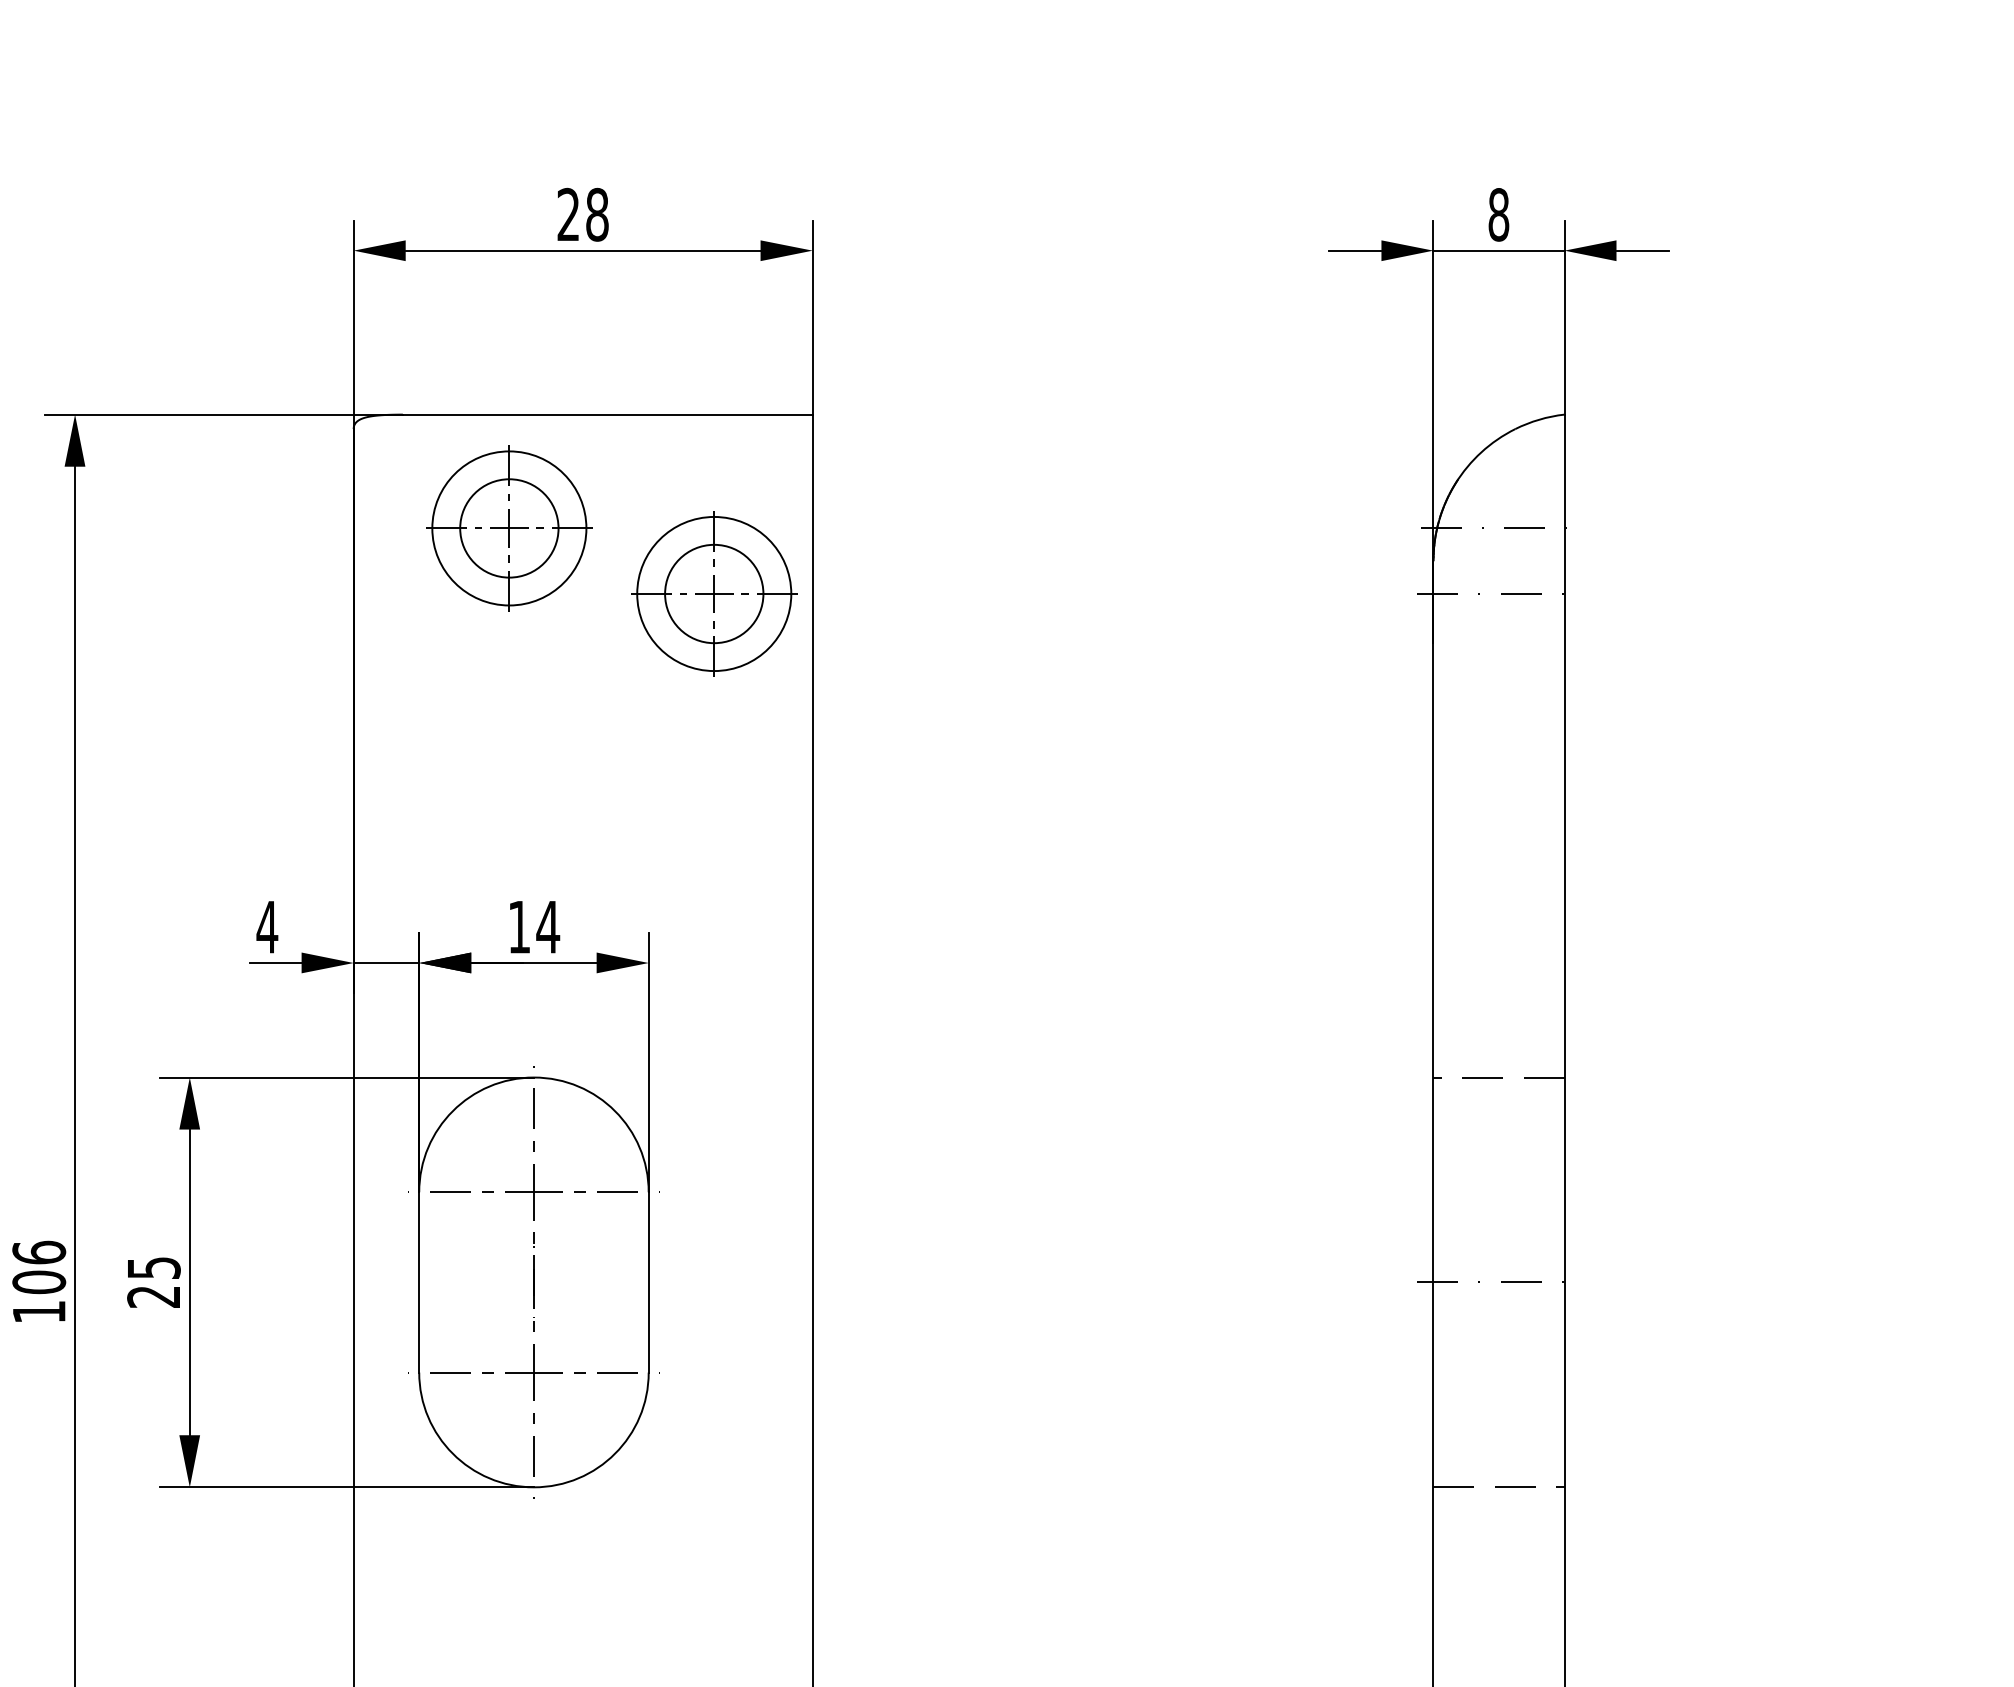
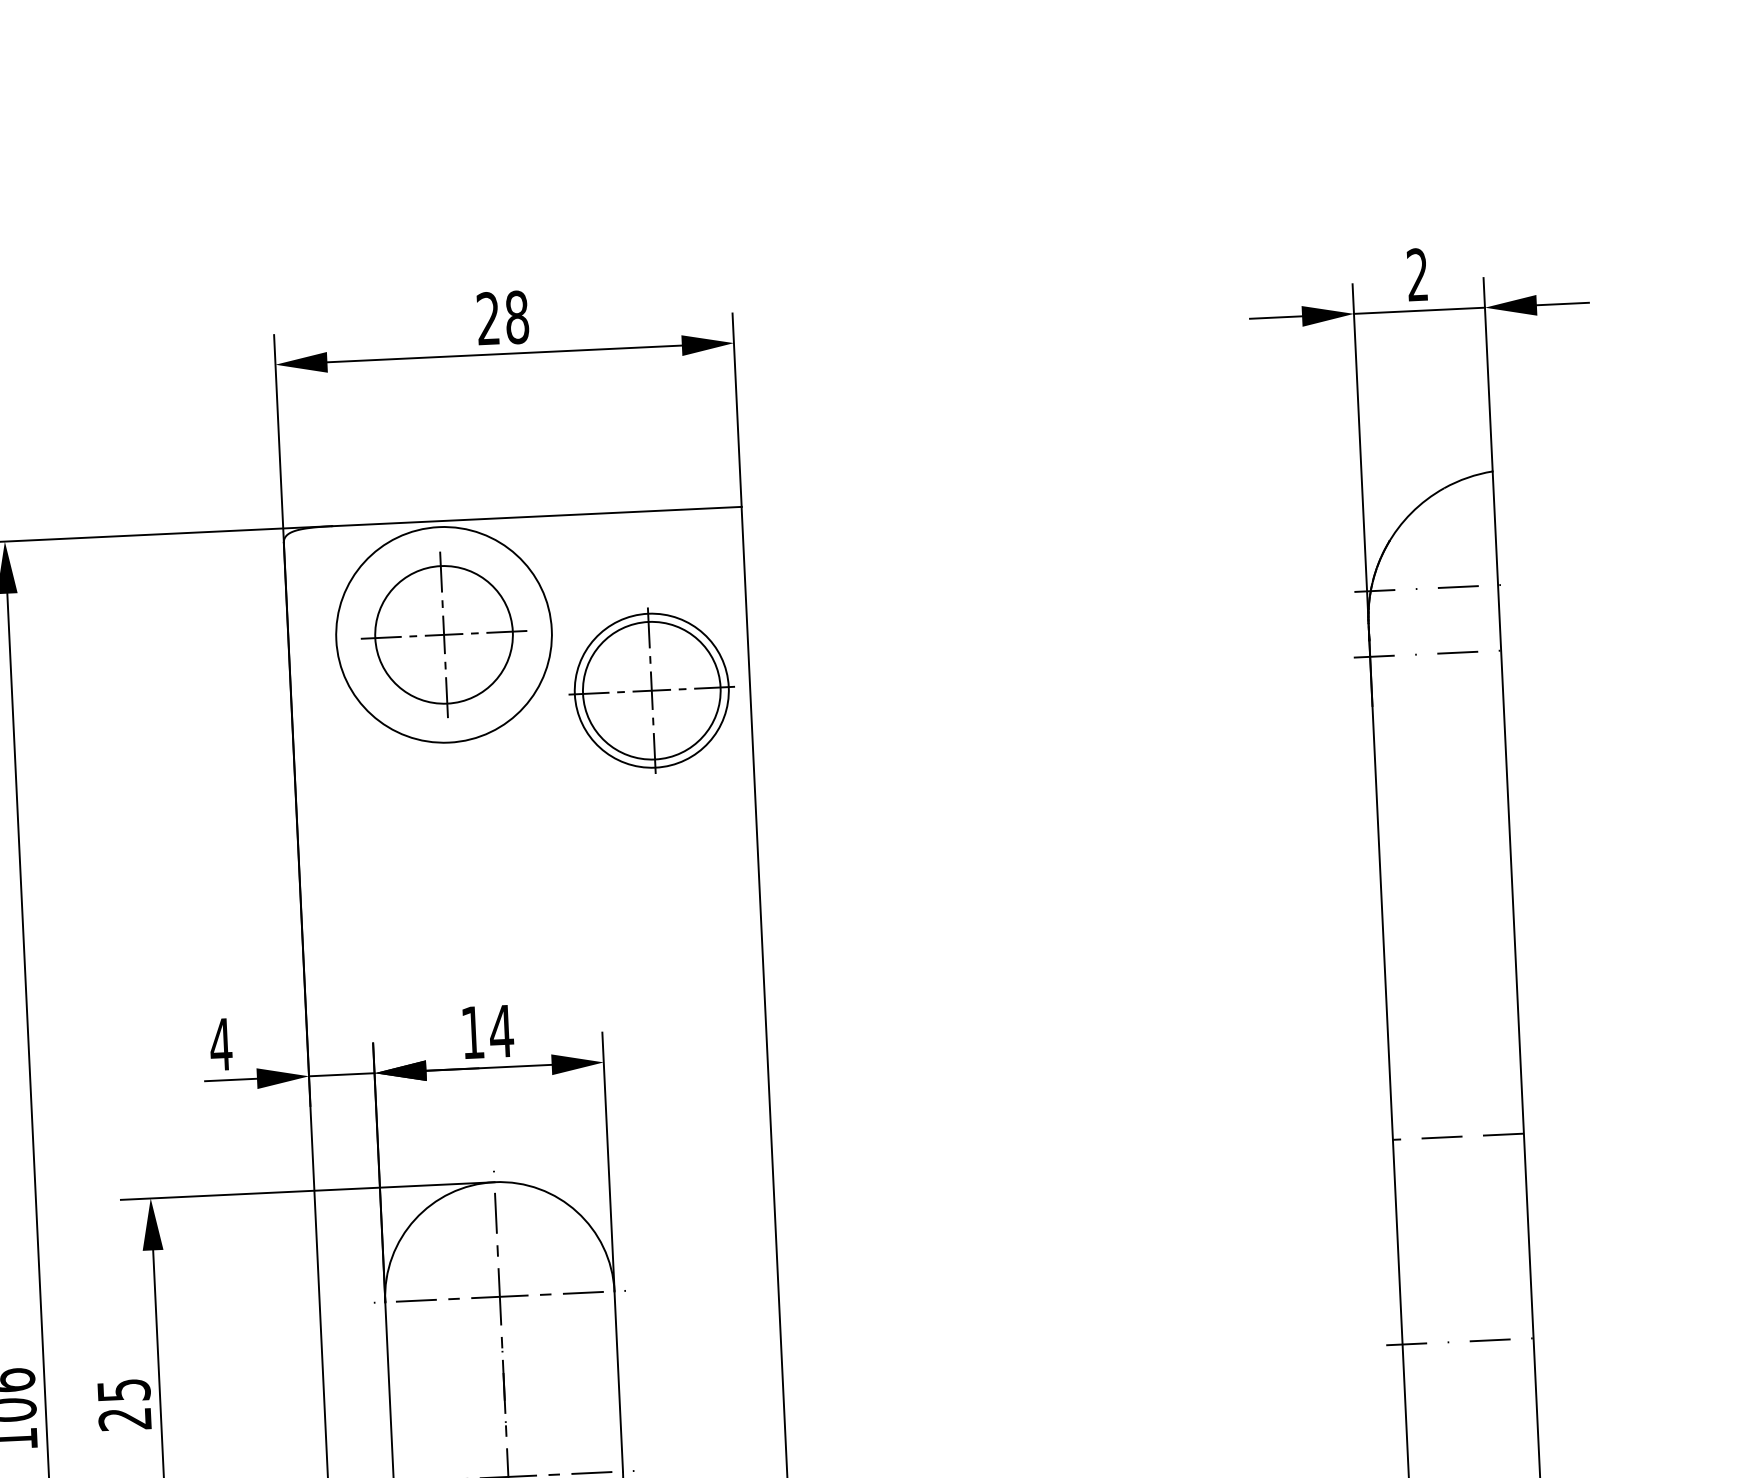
text: (1498, 214) -> (1417, 274), 8 -> 2
circle: (509, 528) -> (444, 634), size x1.4
circle: (509, 528) -> (444, 634), size x1.4
circle: (714, 593) -> (652, 690), size x1.4

